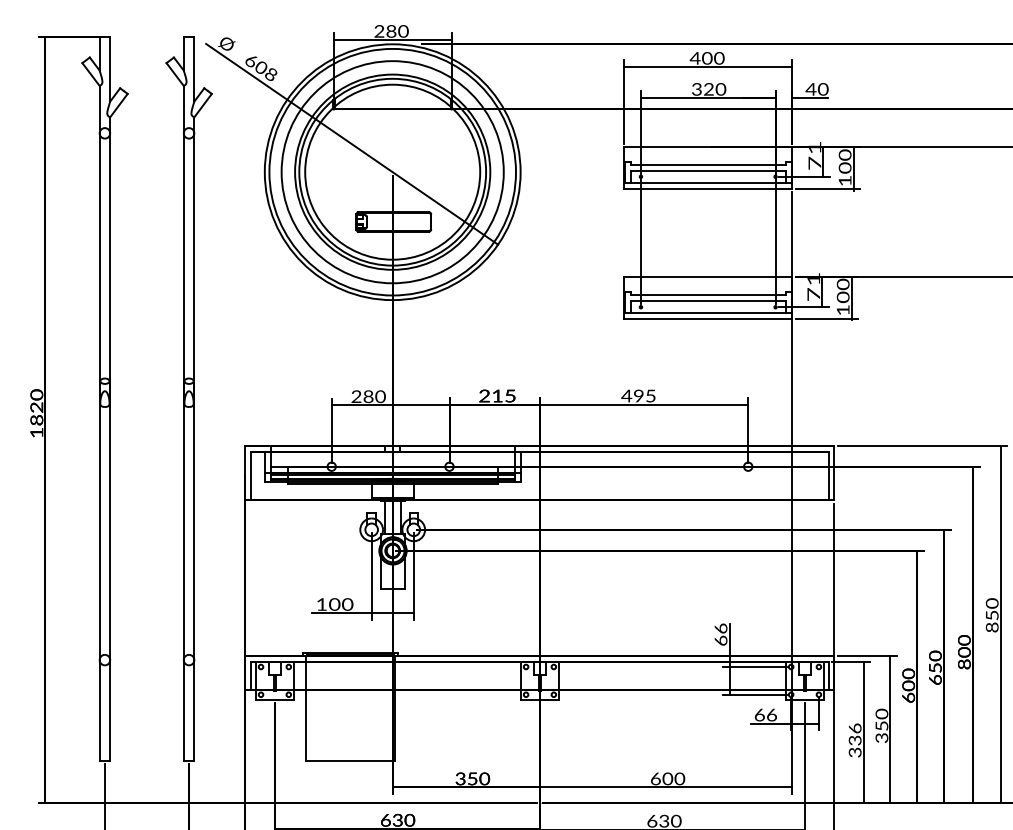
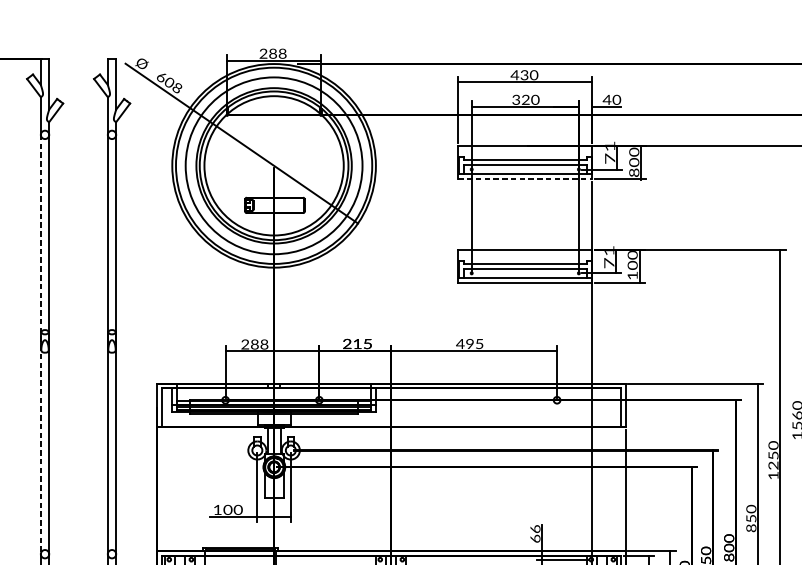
text: (403, 31) -> (282, 53), 280 -> 288
text: (707, 58) -> (524, 75), 400 -> 430
text: (844, 180) -> (633, 172), 100 -> 800
line: (708, 189) -> (525, 179), solid -> dashed
text: (380, 396) -> (264, 344), 280 -> 288
line: (99, 397) -> (40, 345), solid -> dashed

